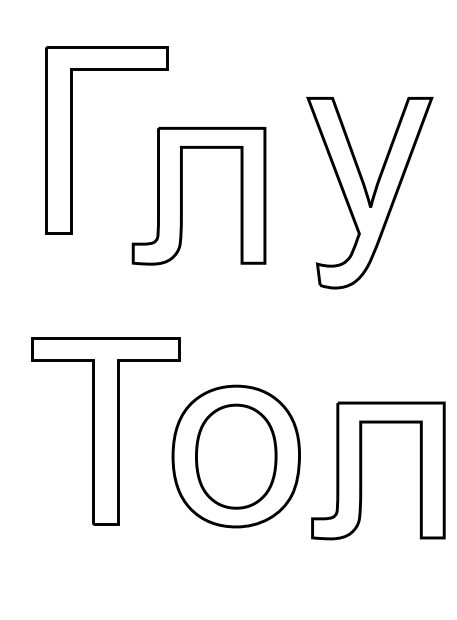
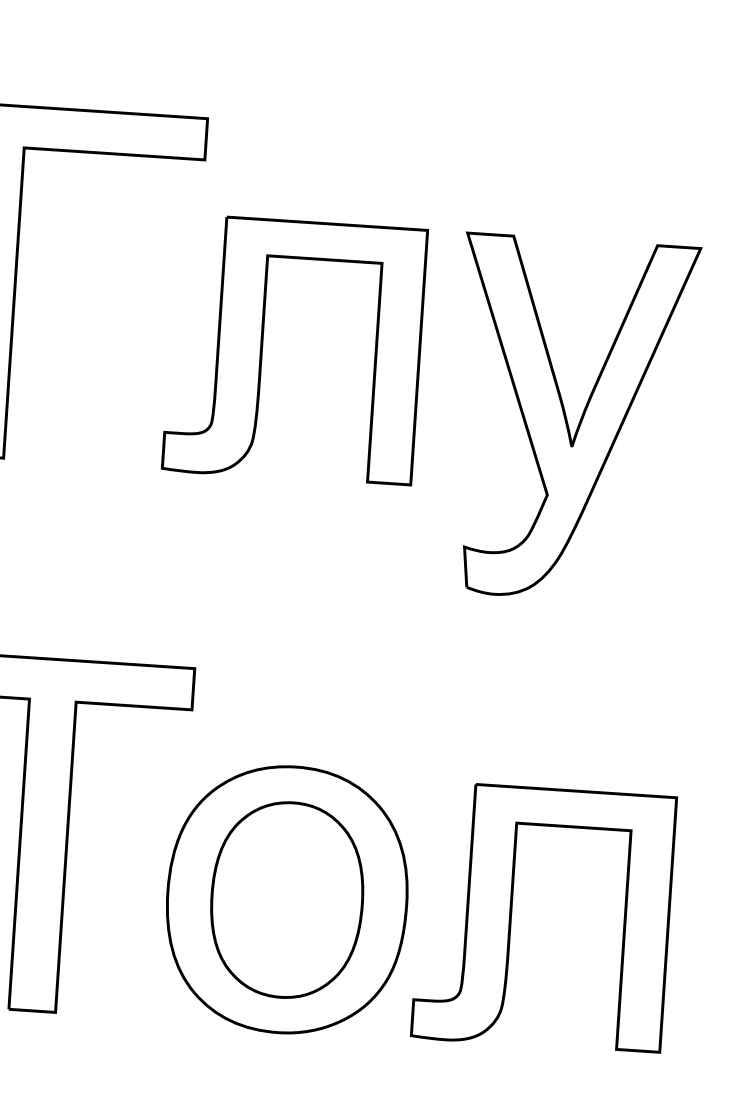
part: (182, 196) -> (263, 348), moved
part: (362, 470) -> (514, 914), moved

